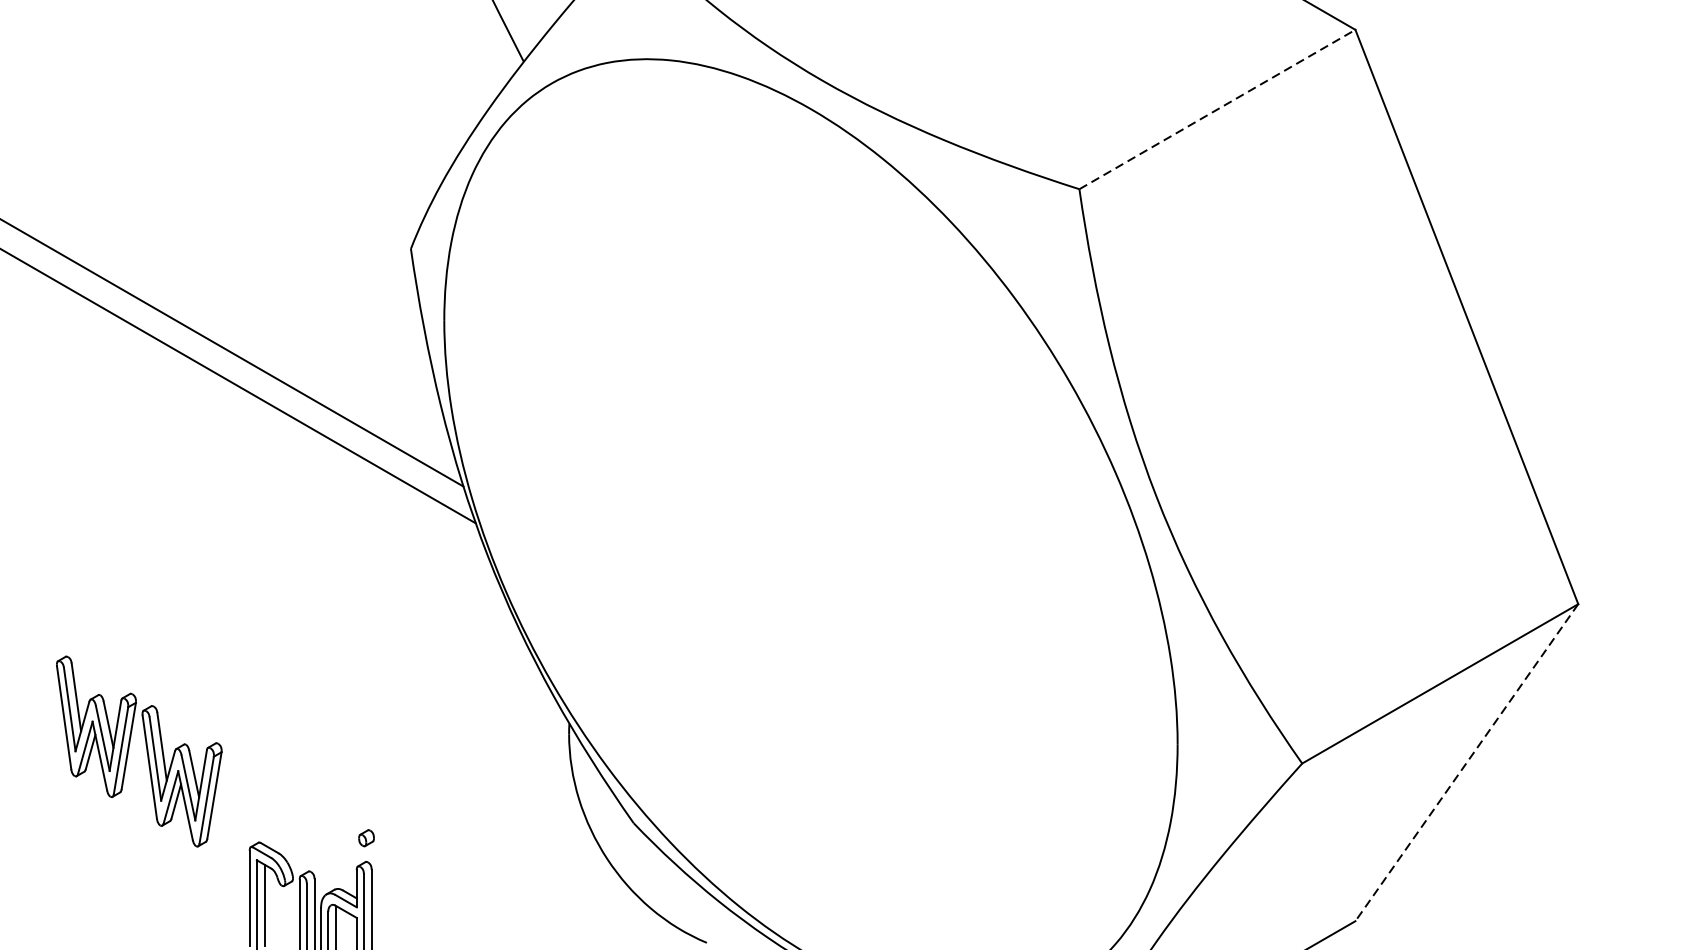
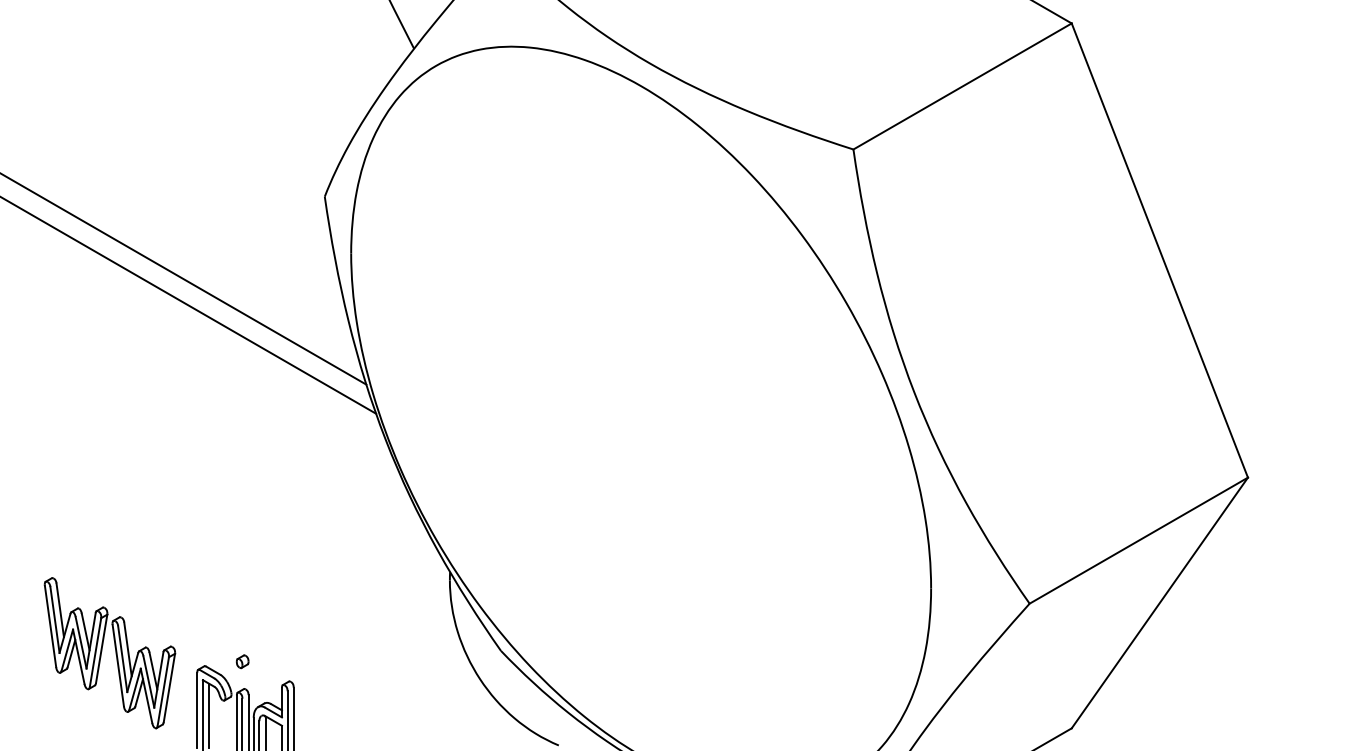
line: (1218, 109) -> (963, 86), dashed -> solid
part: (138, 751) -> (109, 653), moved
line: (1466, 763) -> (1159, 603), dashed -> solid
part: (366, 837) -> (242, 661), moved

